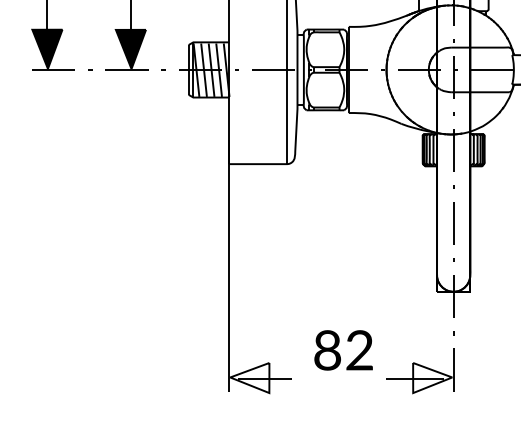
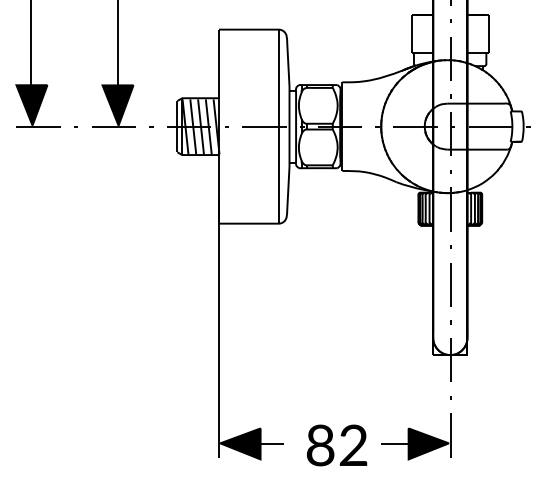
text: (343, 350) -> (336, 445), moved
fill: (249, 377) -> (240, 443), added
fill: (432, 377) -> (428, 443), added

